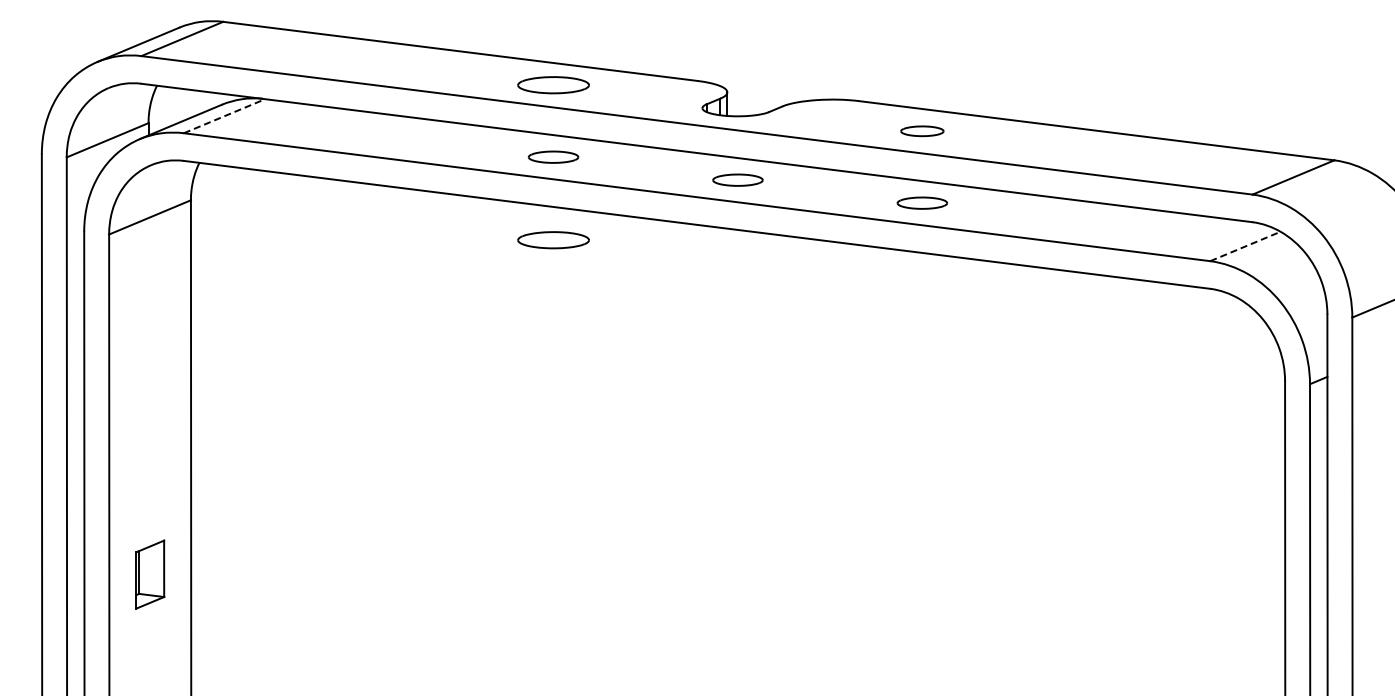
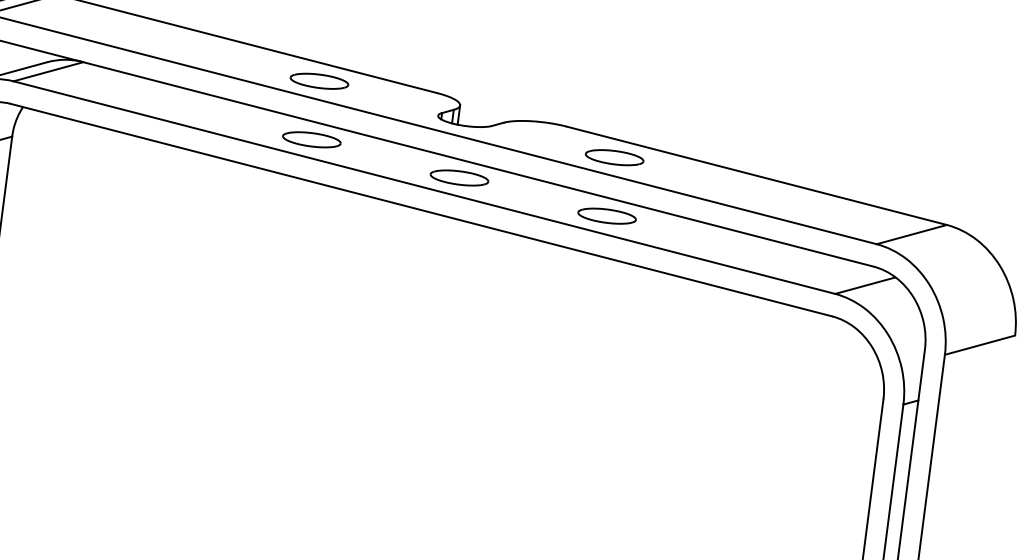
line: (225, 116) -> (49, 72), dashed -> solid
part: (922, 131) -> (614, 157), size x1.67
part: (553, 157) -> (311, 140), size x1.43
part: (737, 180) -> (459, 178), size x1.43
part: (922, 203) -> (607, 216), size x1.43
part: (553, 240) -> (302, 207), removed
line: (1245, 246) -> (865, 285), dashed -> solid

